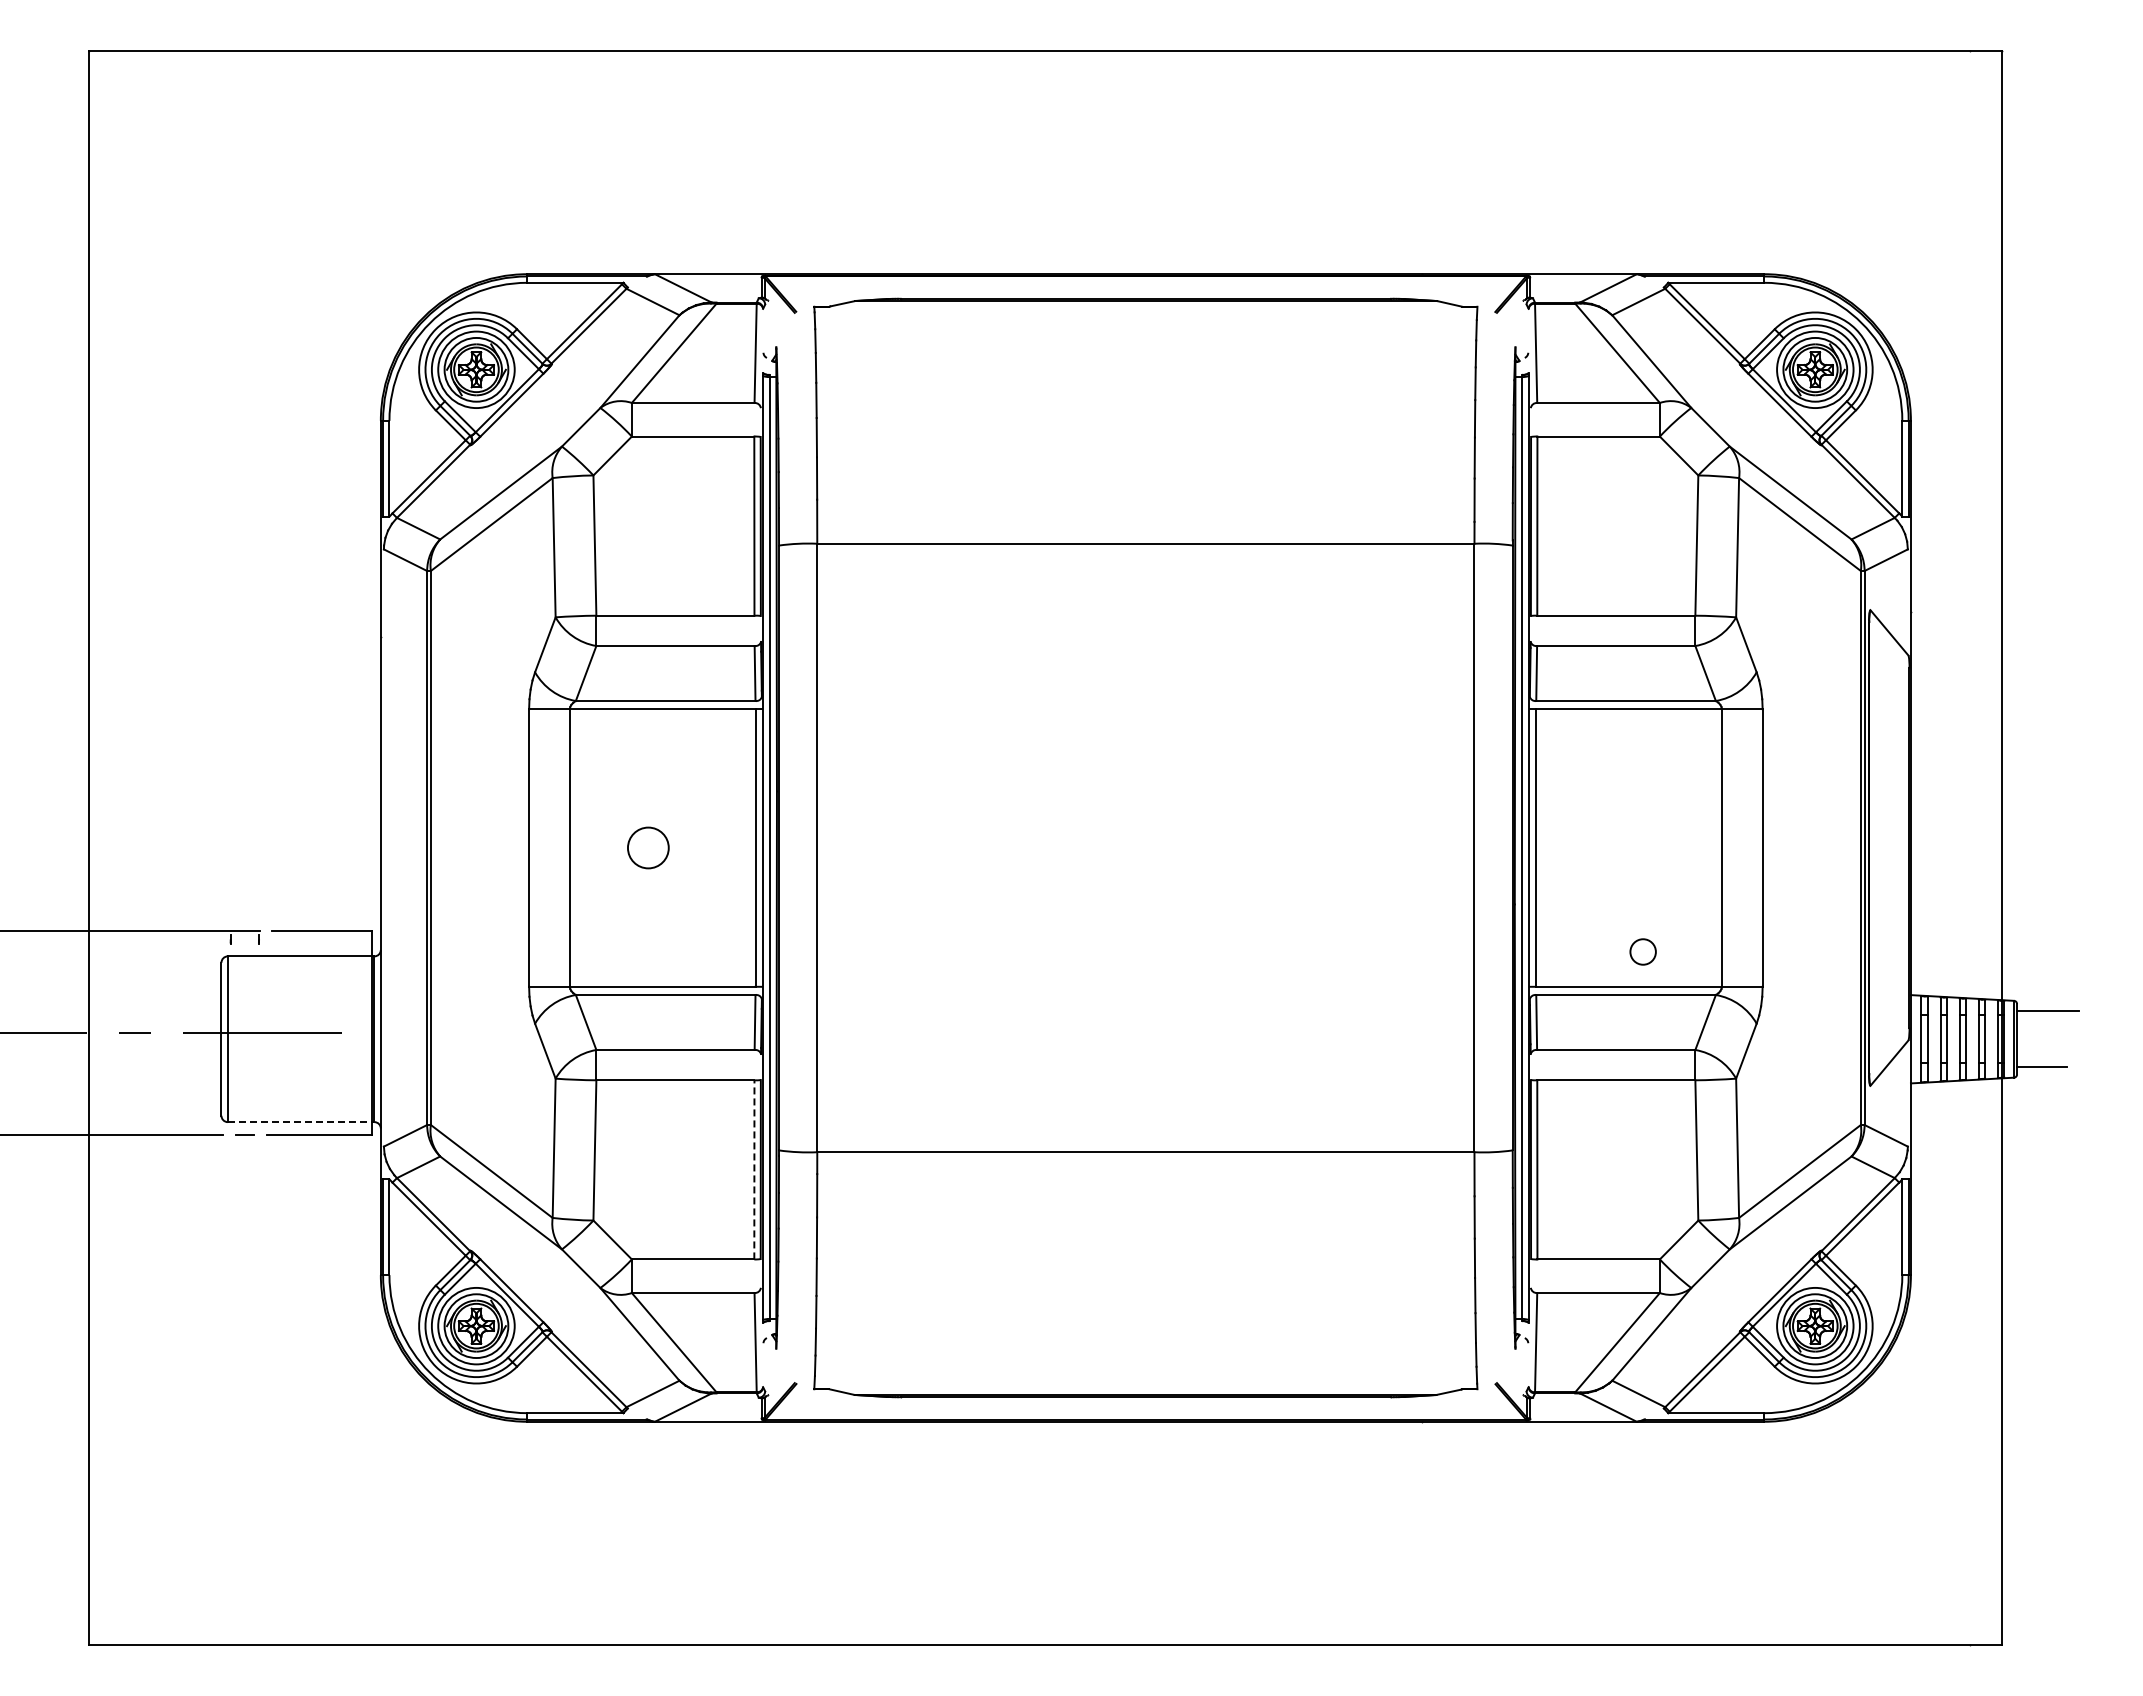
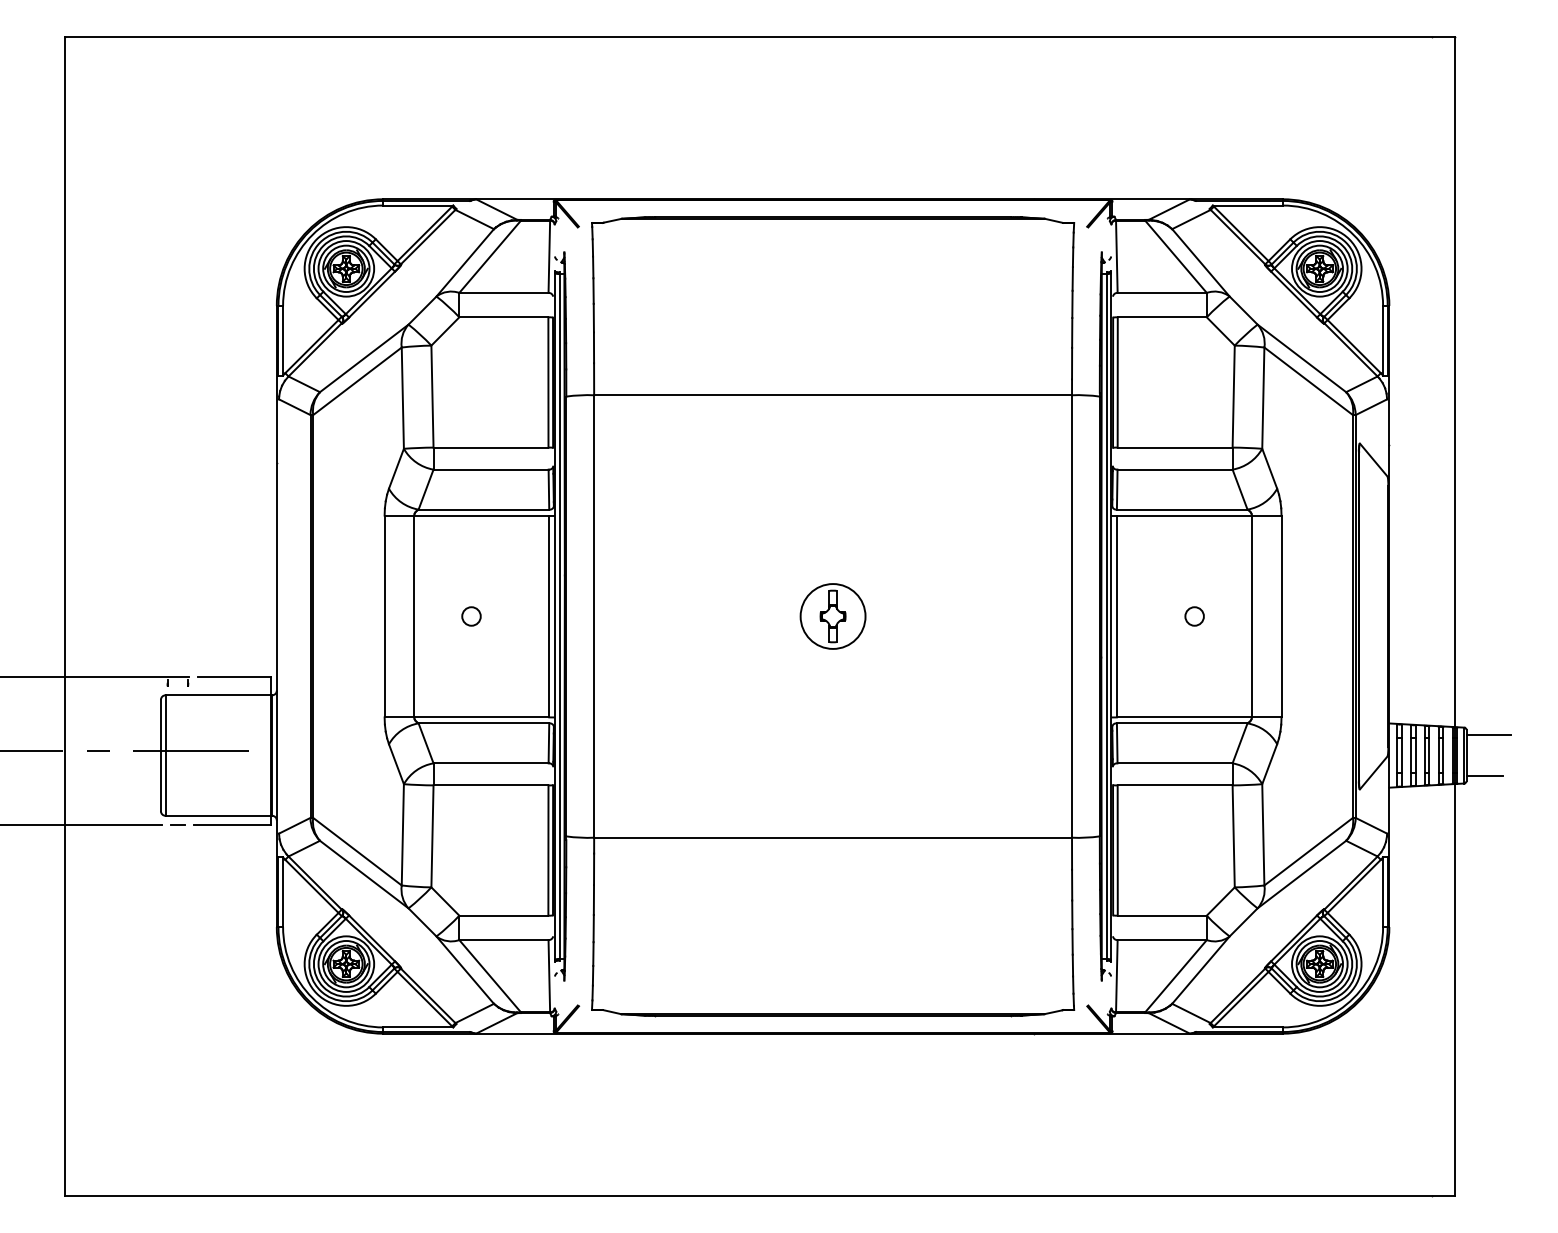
circle: (648, 847) -> (471, 616), size x0.62
part: (1145, 847) -> (832, 616), added
circle: (1642, 951) -> (1194, 616), moved
line: (301, 1122) -> (219, 816), dashed -> solid
line: (754, 1169) -> (548, 850), dashed -> solid

